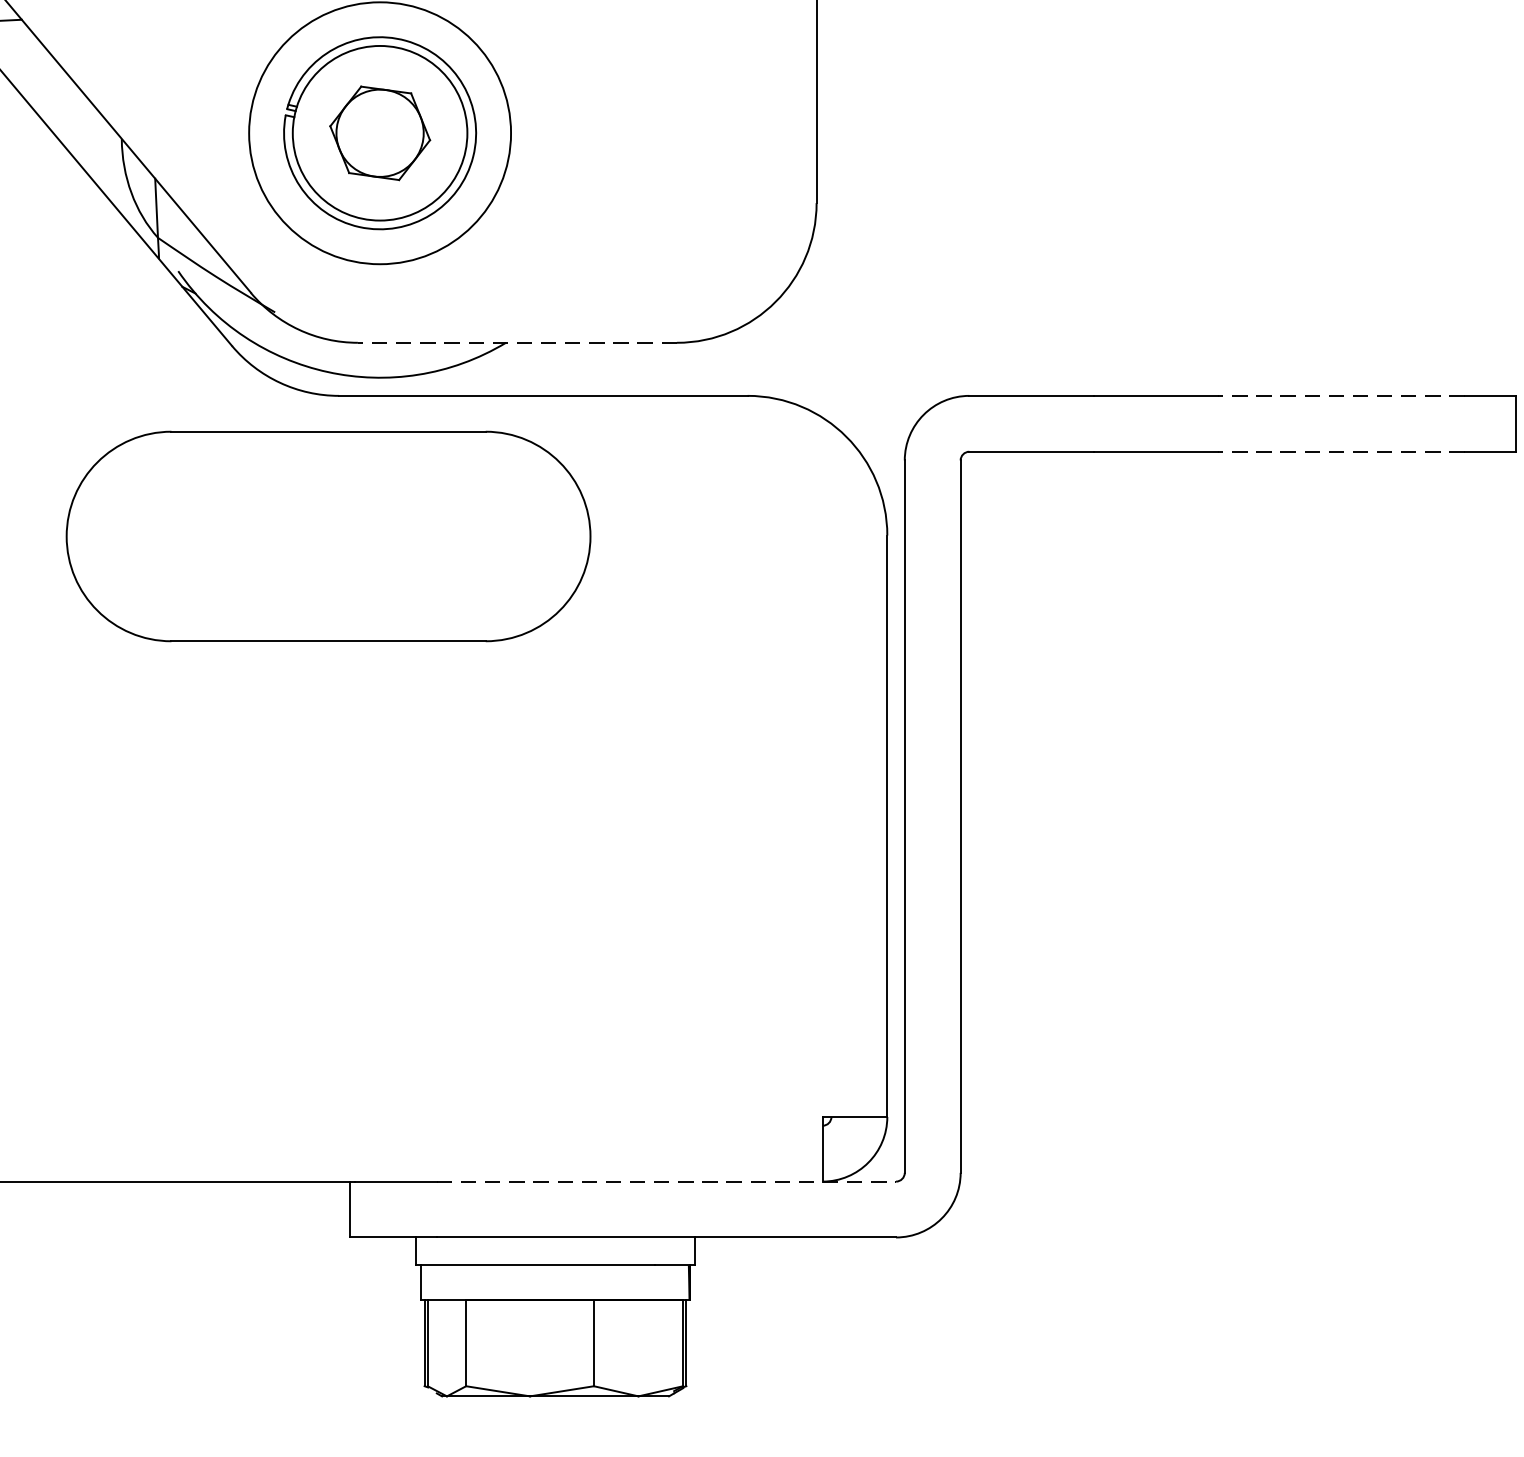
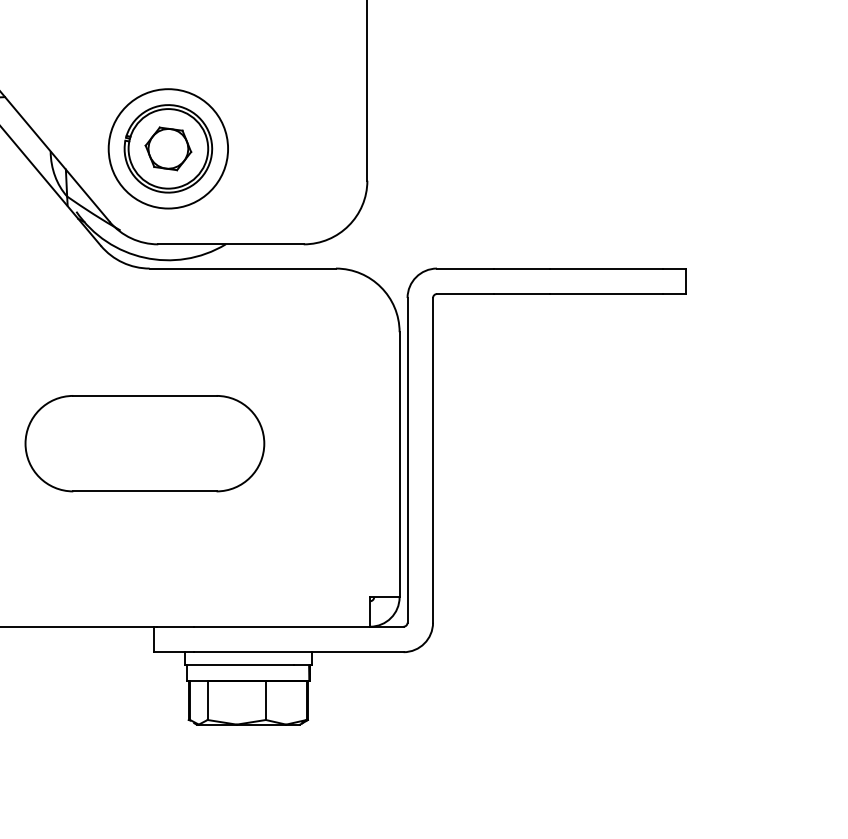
line: (518, 343) -> (231, 244), dashed -> solid
line: (1341, 395) -> (606, 268), dashed -> solid
line: (1341, 452) -> (606, 294), dashed -> solid
part: (327, 536) -> (144, 443), moved
line: (665, 1181) -> (298, 626), dashed -> solid

